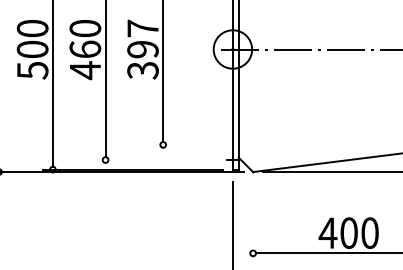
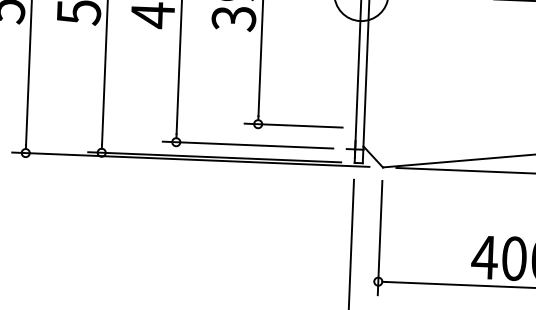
line: (188, 144) -> (293, 125), added
line: (156, 160) -> (247, 145), added
line: (253, 221) -> (380, 236), added

